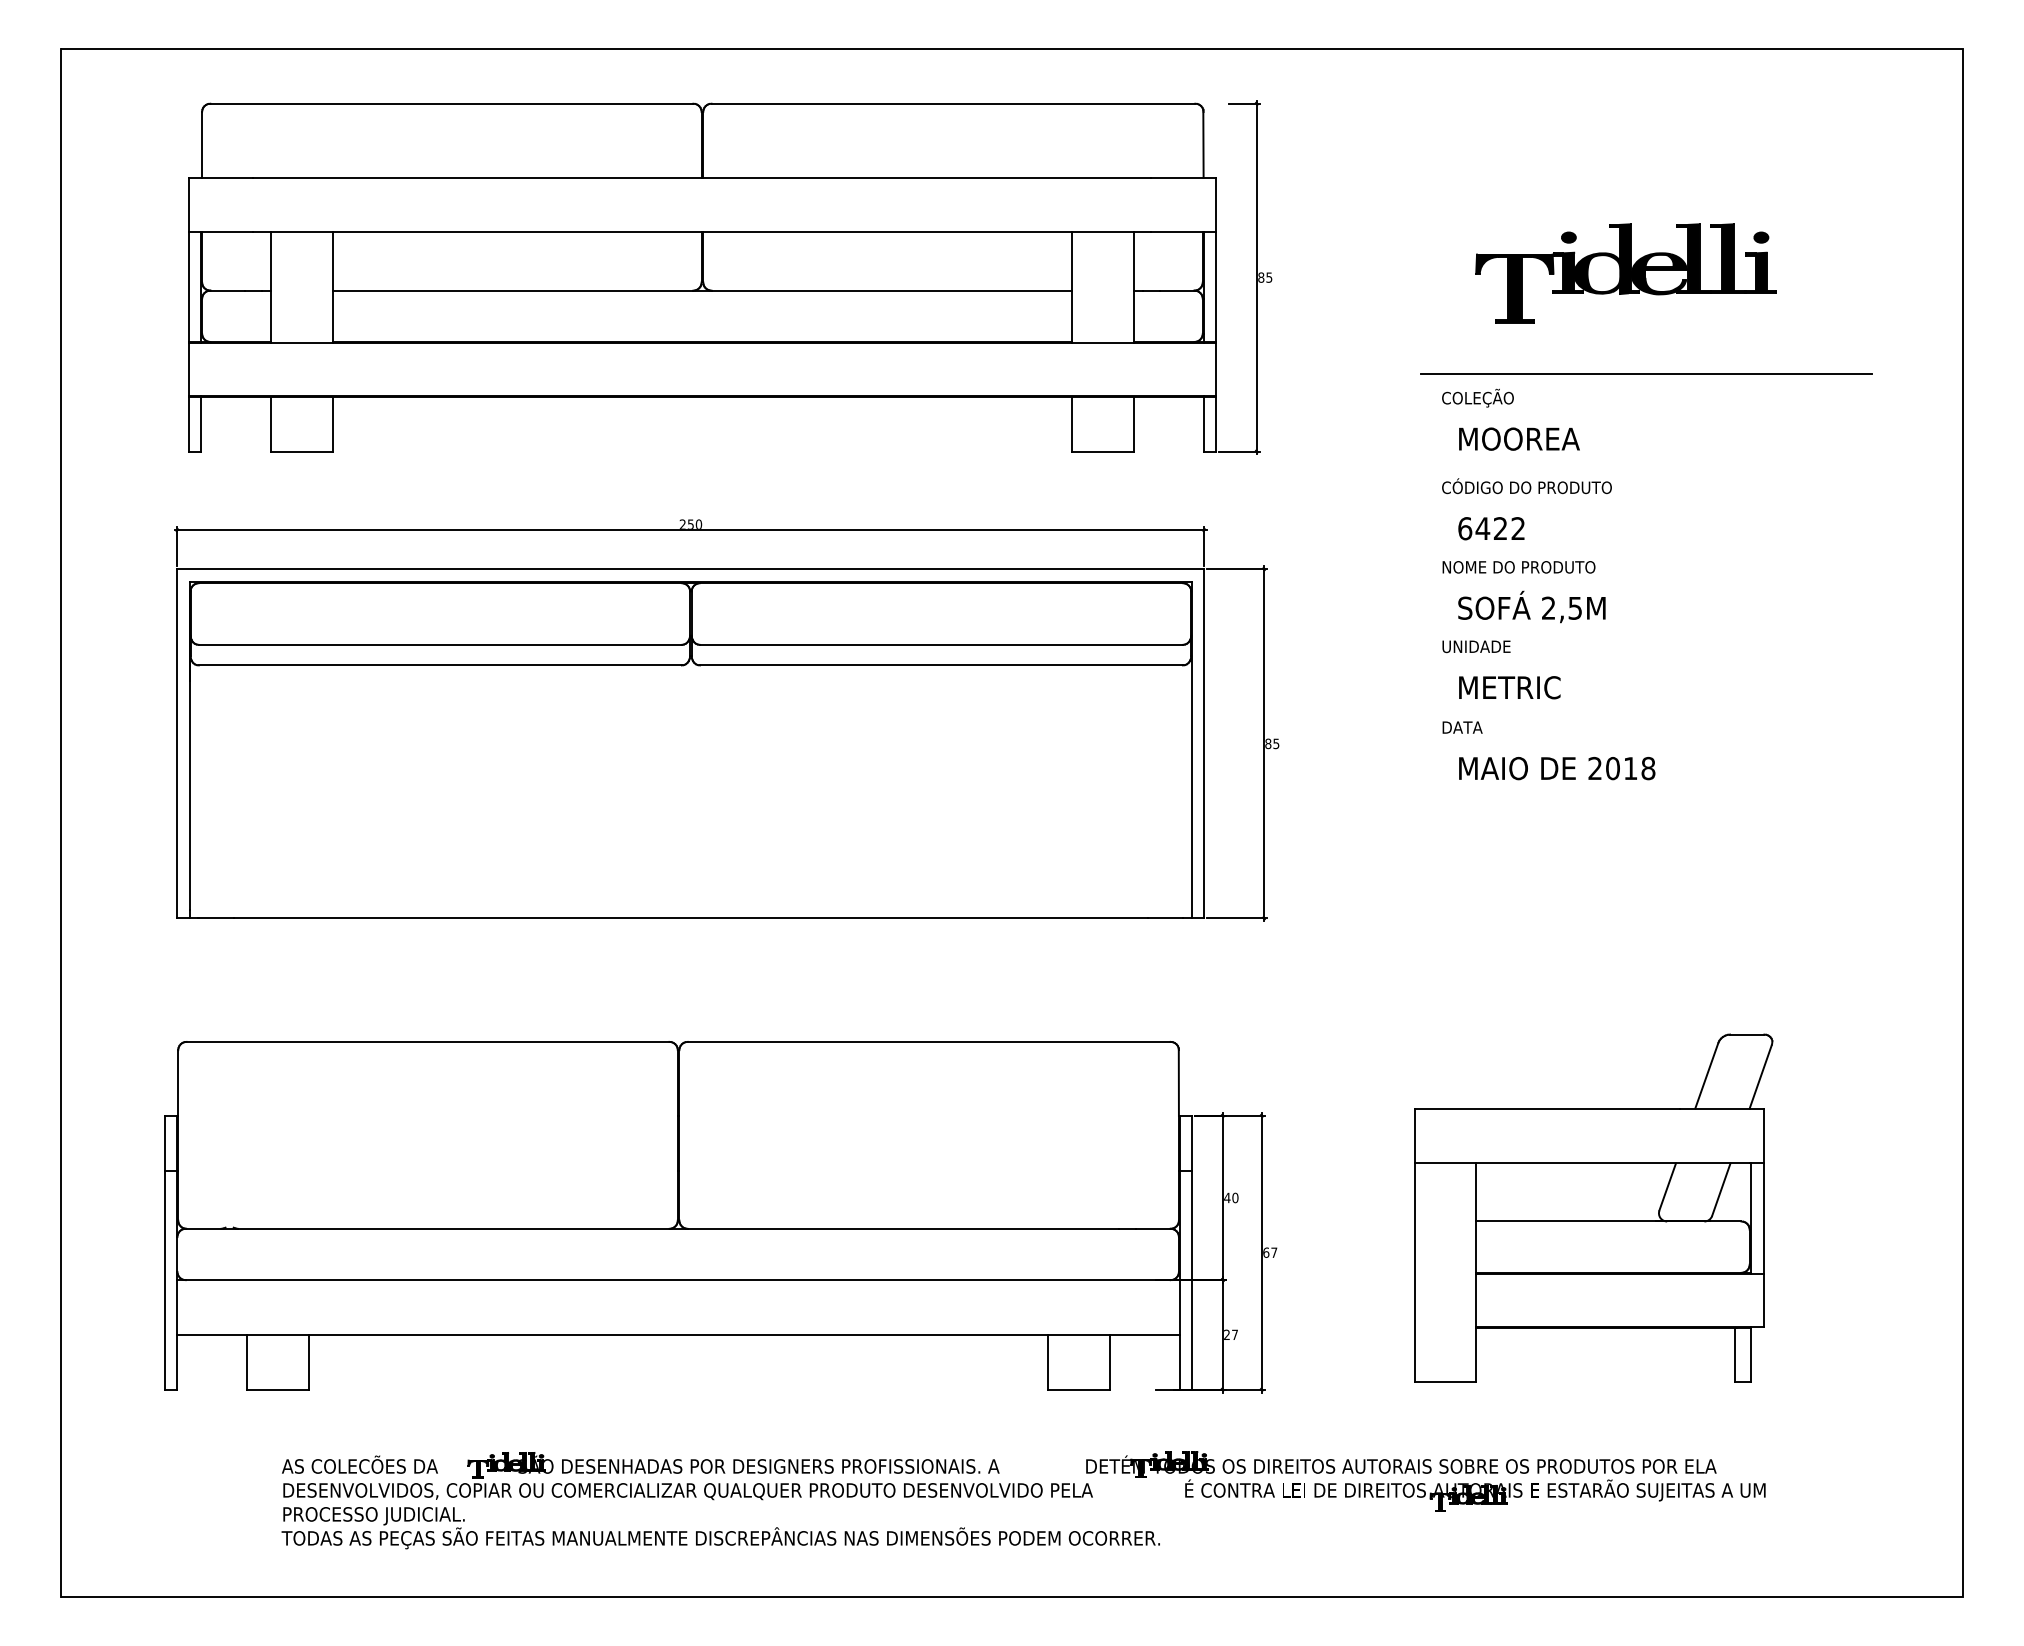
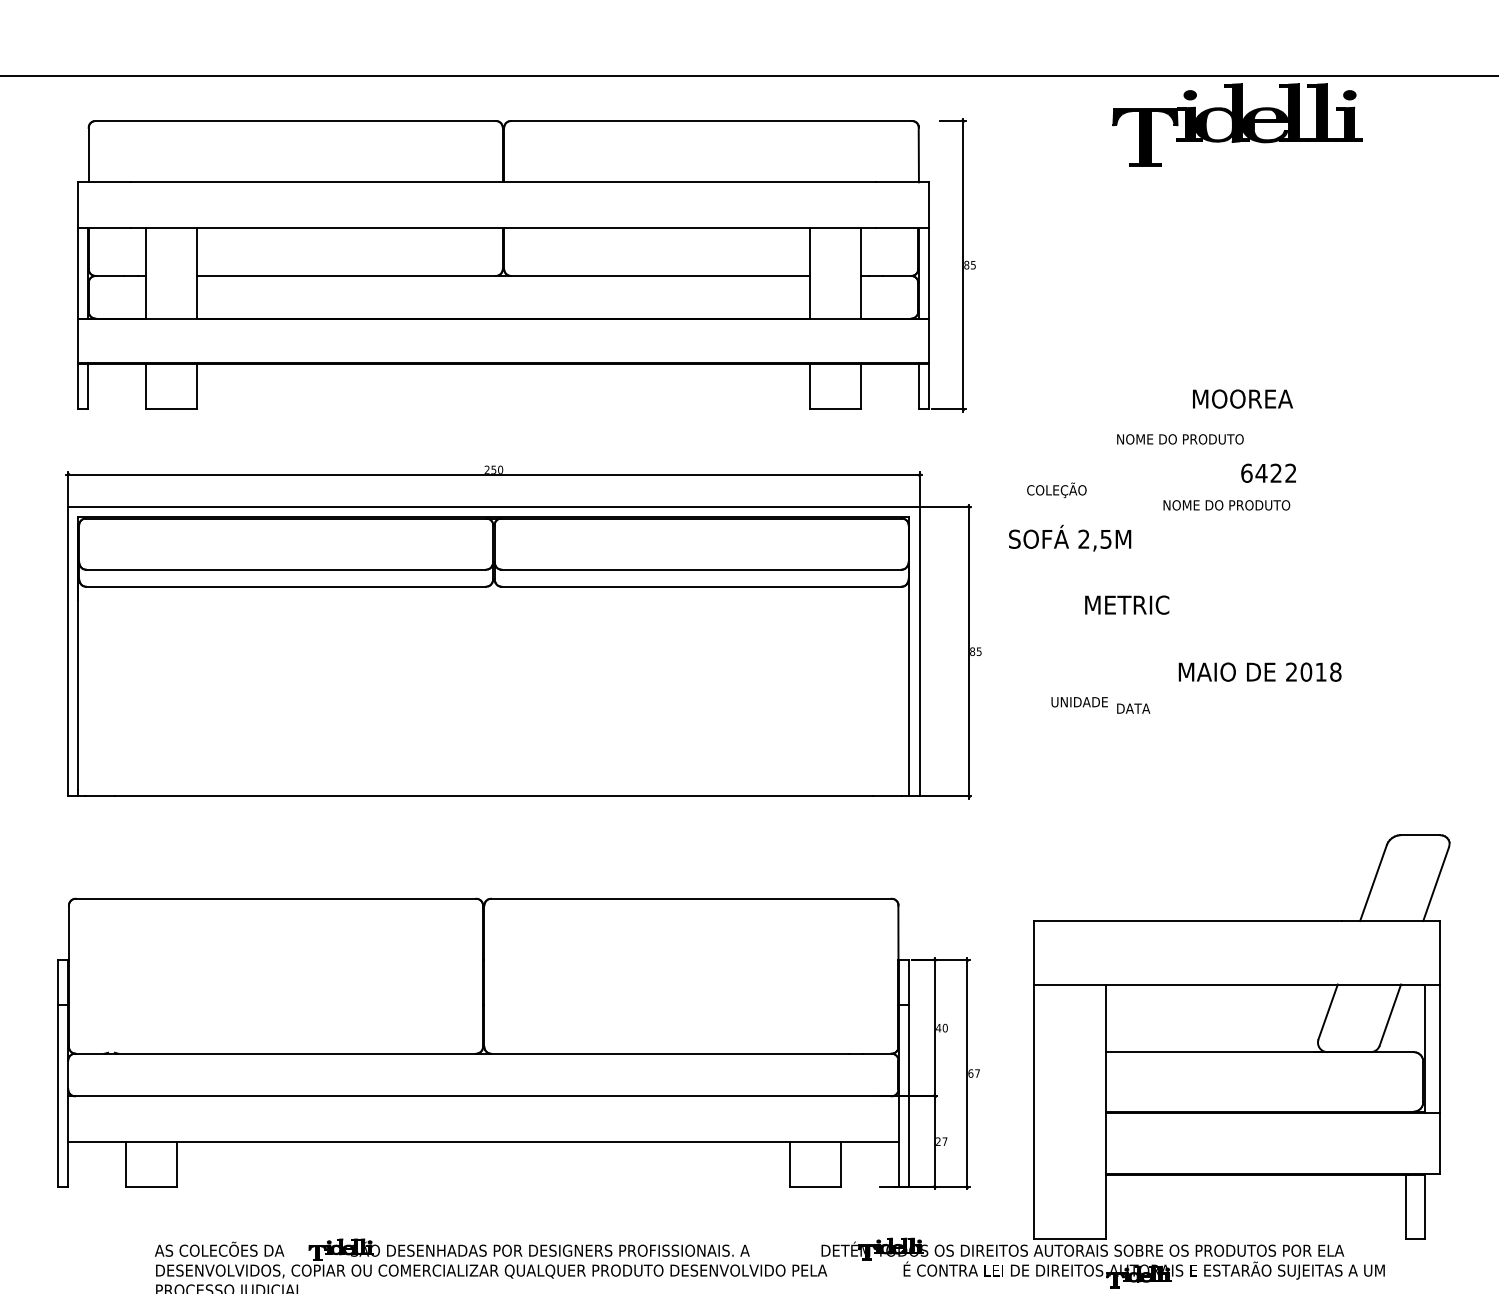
part: (1625, 273) -> (1237, 124), moved
line: (1646, 374) -> (1286, 345), removed
text: (1477, 397) -> (1056, 489), moved
text: (1519, 438) -> (1242, 398), moved
text: (1526, 486) -> (1186, 438), CÓDIGO DO PRODUTO -> NOME DO PRODUTO
text: (1491, 528) -> (1268, 473), moved
text: (1518, 567) -> (1226, 505), moved
text: (1531, 606) -> (1069, 537), moved
text: (1476, 646) -> (1079, 701), moved
text: (1509, 687) -> (1126, 604), moved
text: (1462, 727) -> (1133, 708), moved
text: (1557, 768) -> (1260, 672), moved
part: (1593, 1207) -> (1242, 1036), size x1.4

